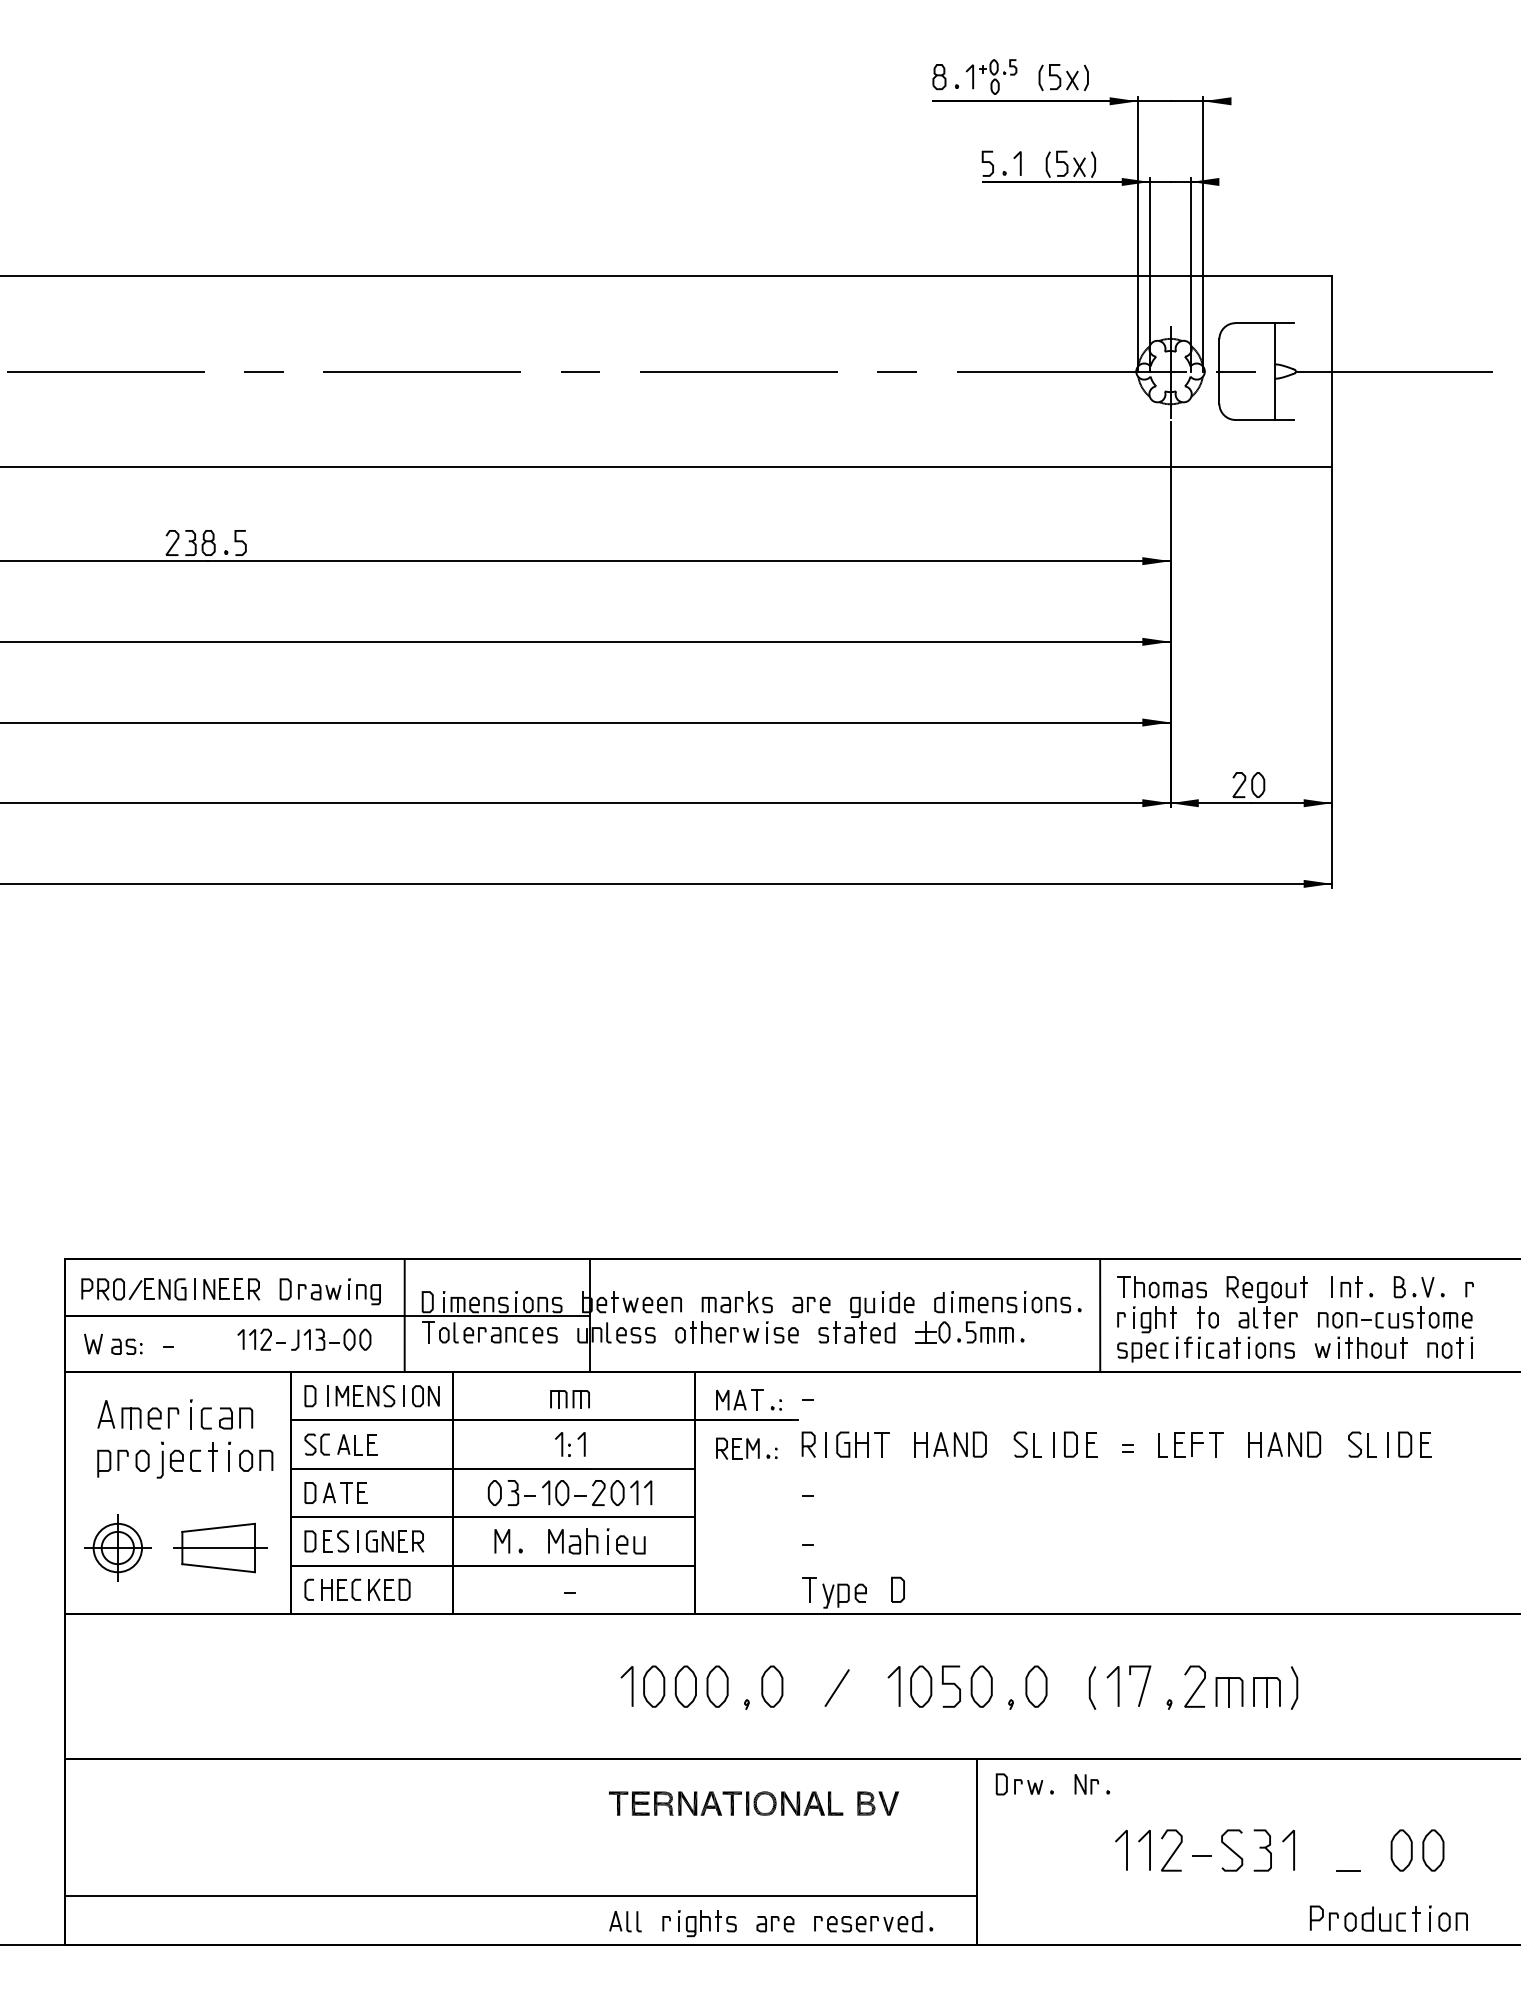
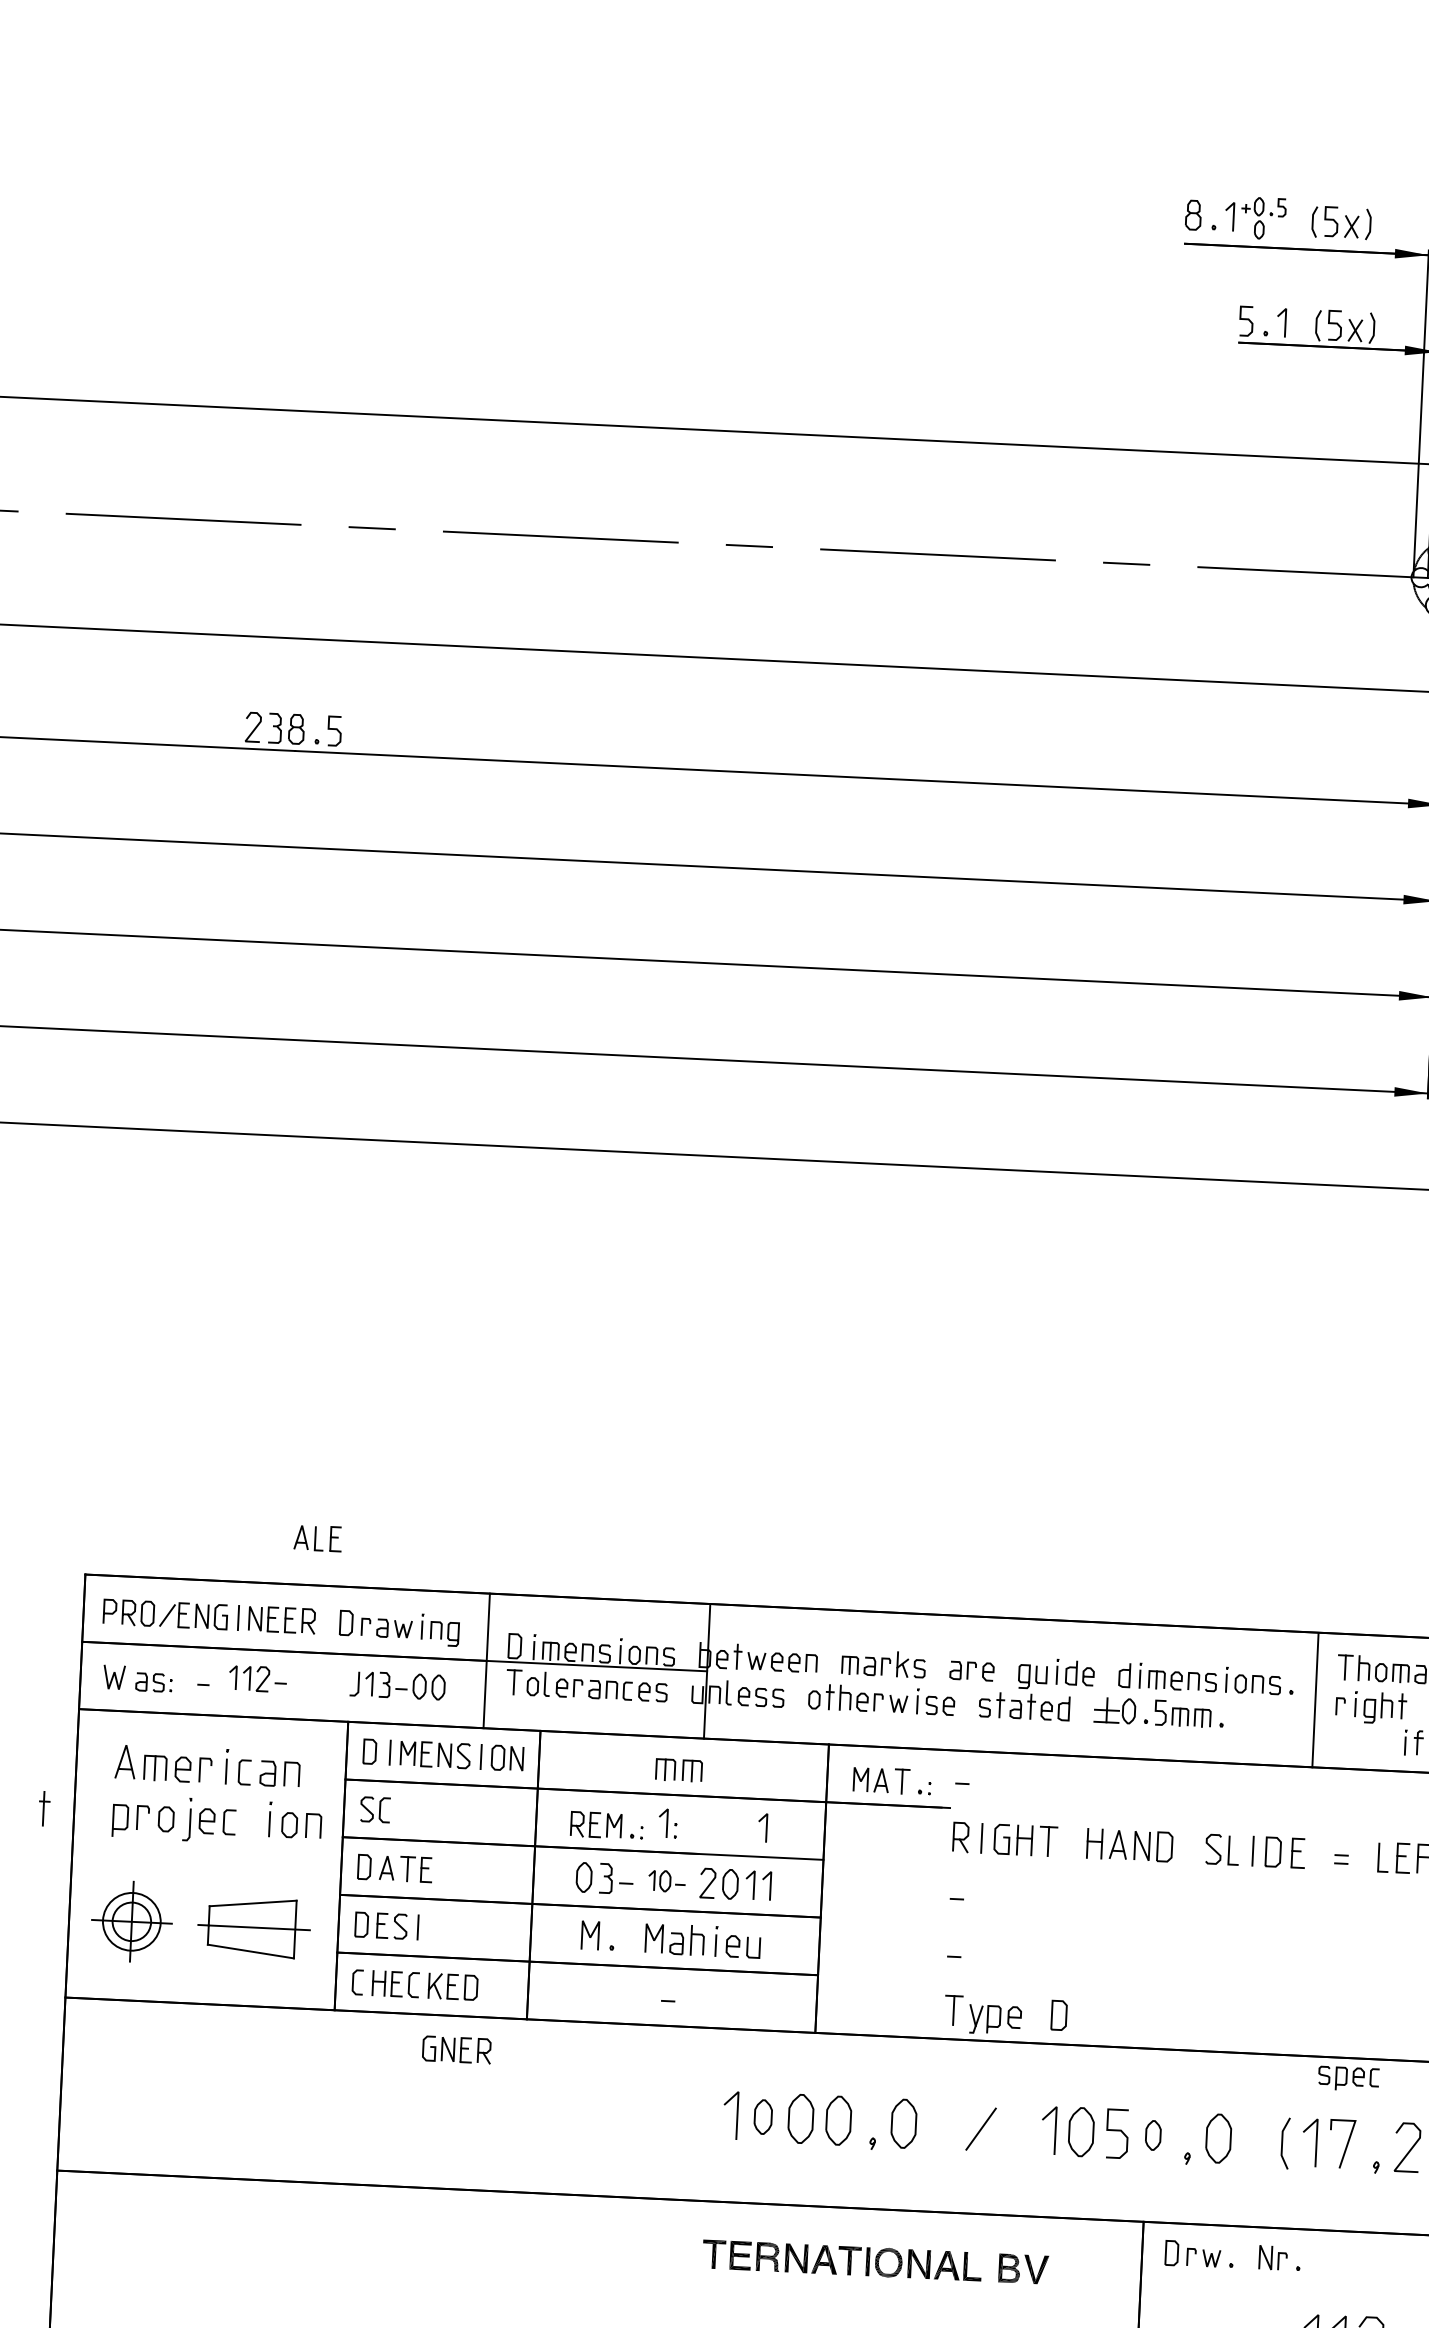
part: (261, 1339) -> (257, 1678), moved
part: (1142, 1352) -> (1348, 2078), moved
part: (357, 1444) -> (317, 1538), moved
line: (583, 1444) -> (765, 1828), moved
part: (746, 1448) -> (606, 1825), moved
part: (212, 1456) -> (43, 1808), moved
part: (564, 1492) -> (667, 1880), size x0.7
part: (395, 1541) -> (457, 2050), moved
part: (654, 1686) -> (763, 2116), size x0.7
part: (981, 1686) -> (1153, 2135), size x0.6

